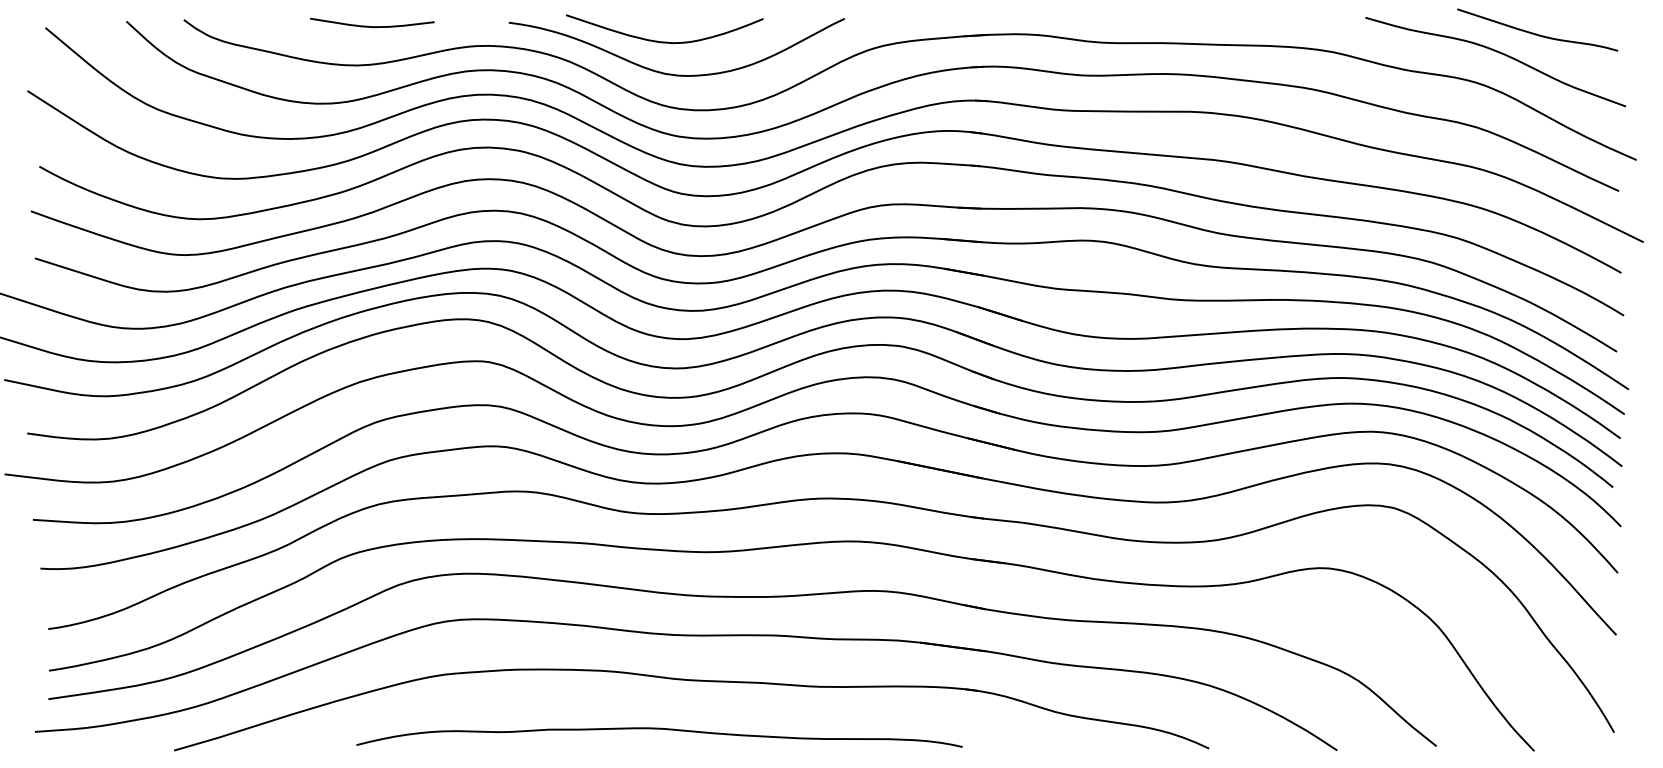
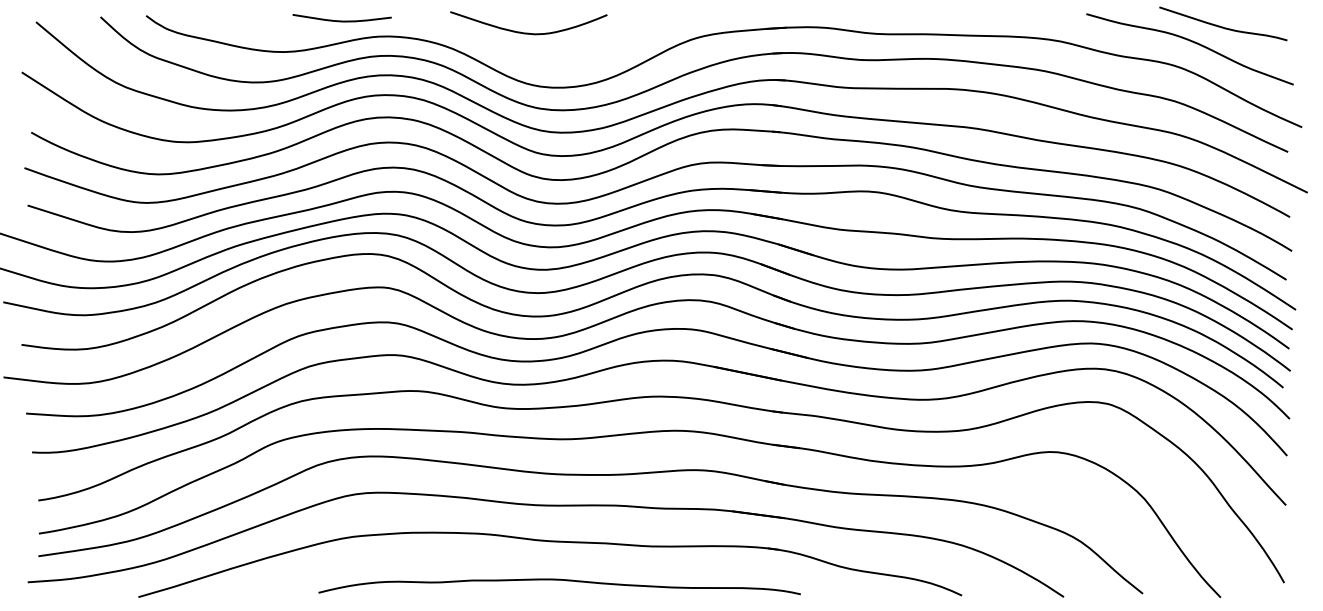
curve: (371, 25) -> (341, 20), moved
curve: (674, 73) -> (536, 58), removed
curve: (659, 729) -> (559, 580), moved

